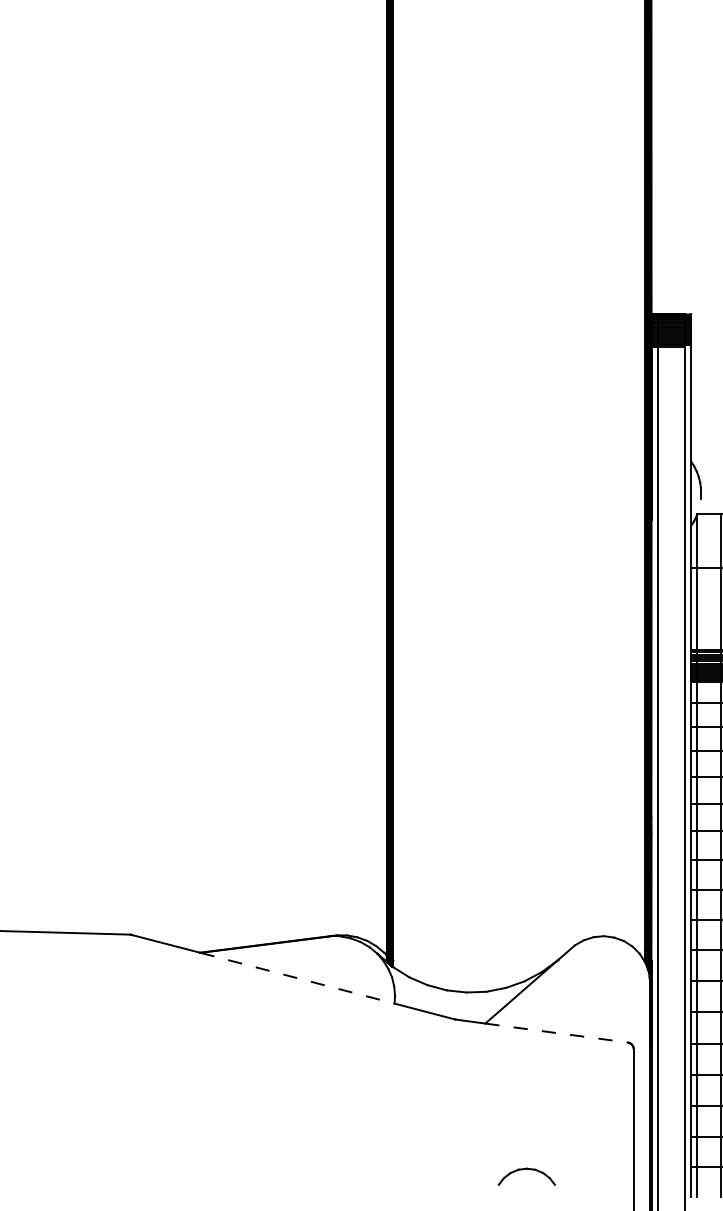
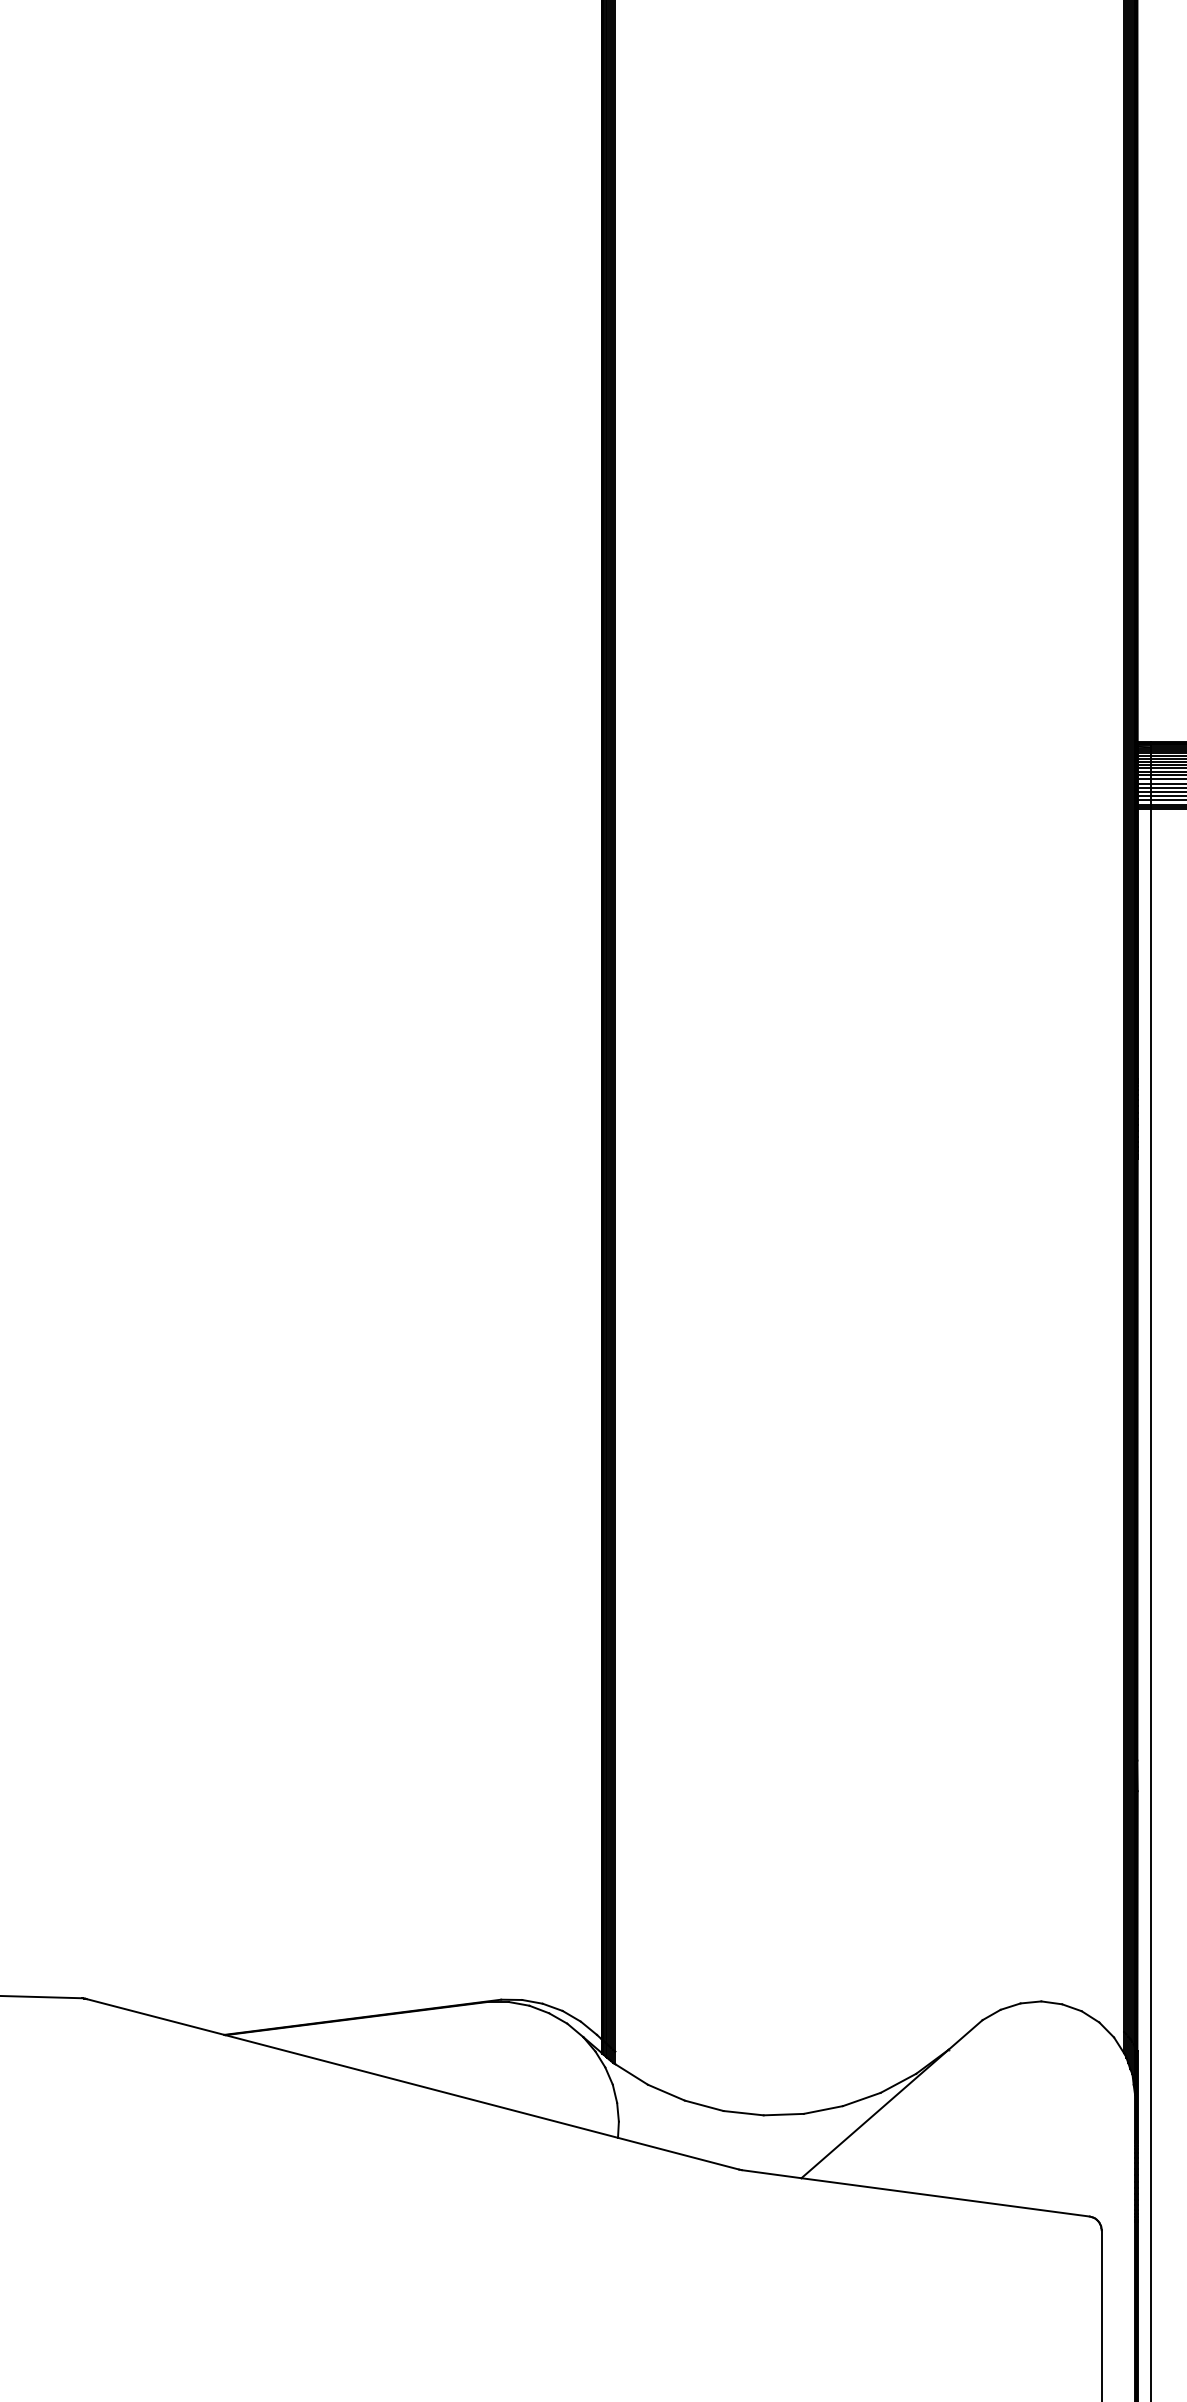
line: (298, 978) -> (423, 2087), dashed -> solid
line: (556, 1033) -> (945, 2198), dashed -> solid

